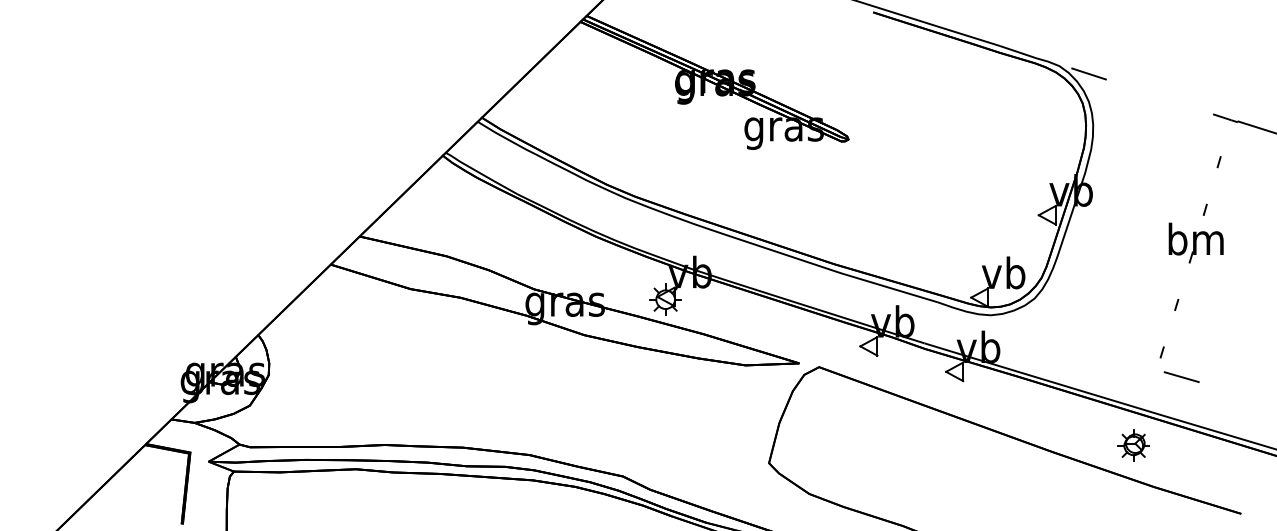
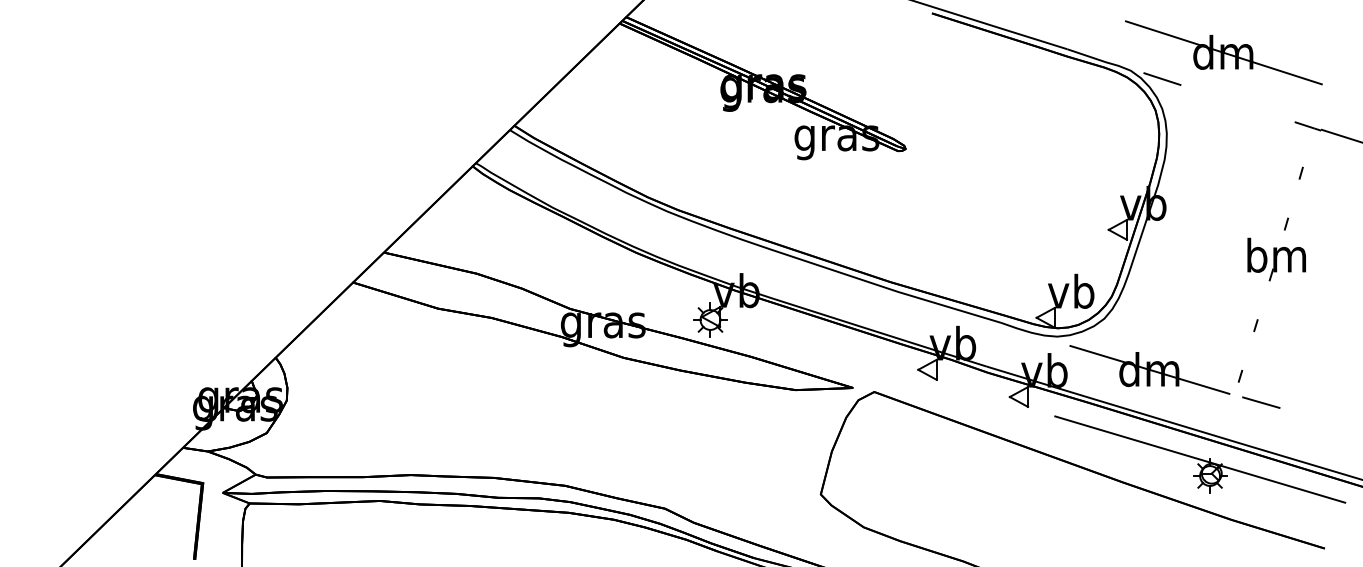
part: (1146, 48) -> (1223, 51), added
part: (1077, 346) -> (1150, 369), added
line: (1124, 430) -> (1200, 459), added

